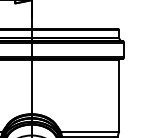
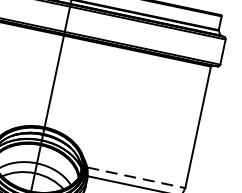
line: (90, 131) -> (137, 177), solid -> dashed

